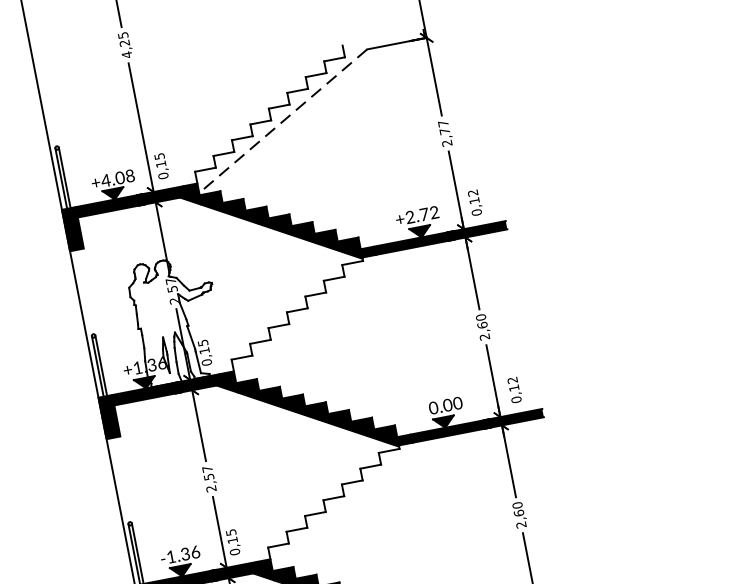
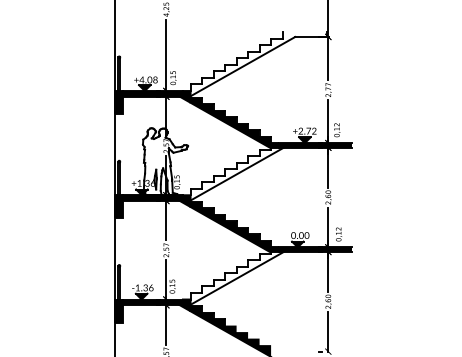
line: (282, 121) -> (242, 66), dashed -> solid
line: (309, 316) -> (236, 173), added
line: (345, 503) -> (236, 277), added

